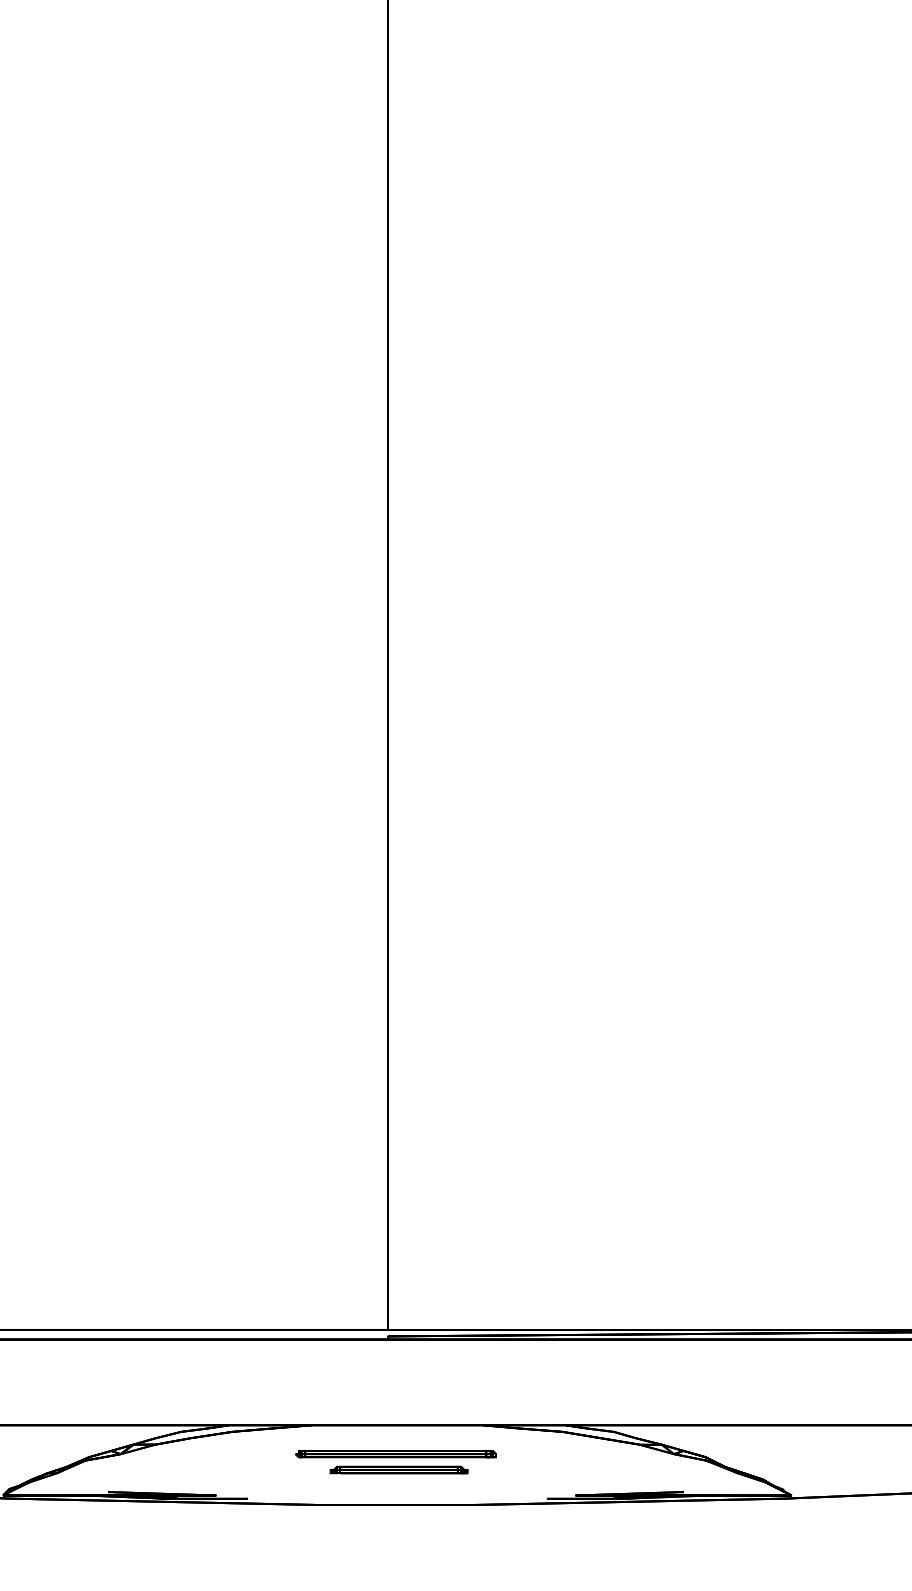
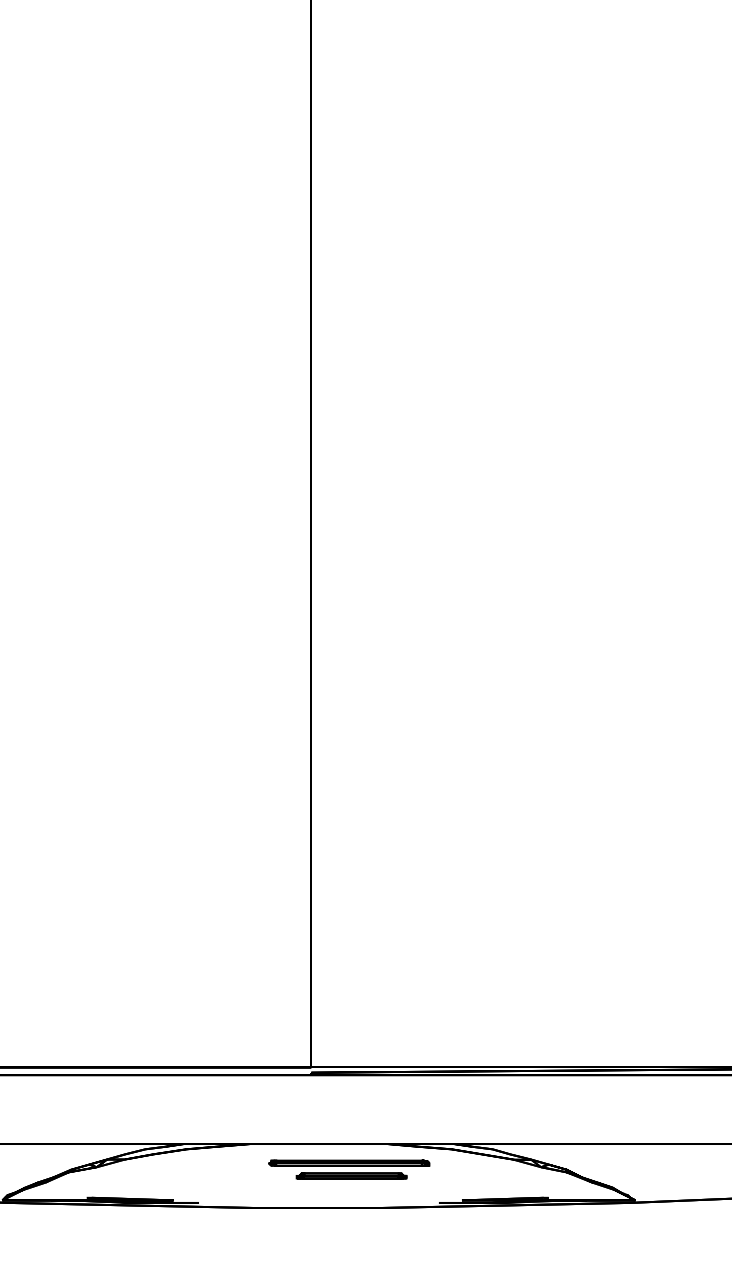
part: (395, 1462) -> (348, 1169), moved

